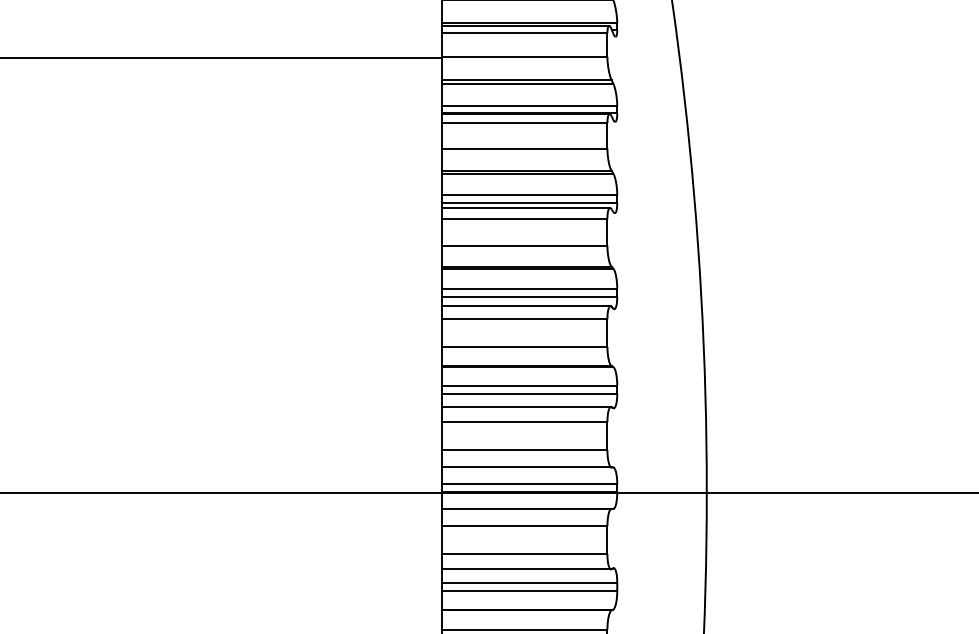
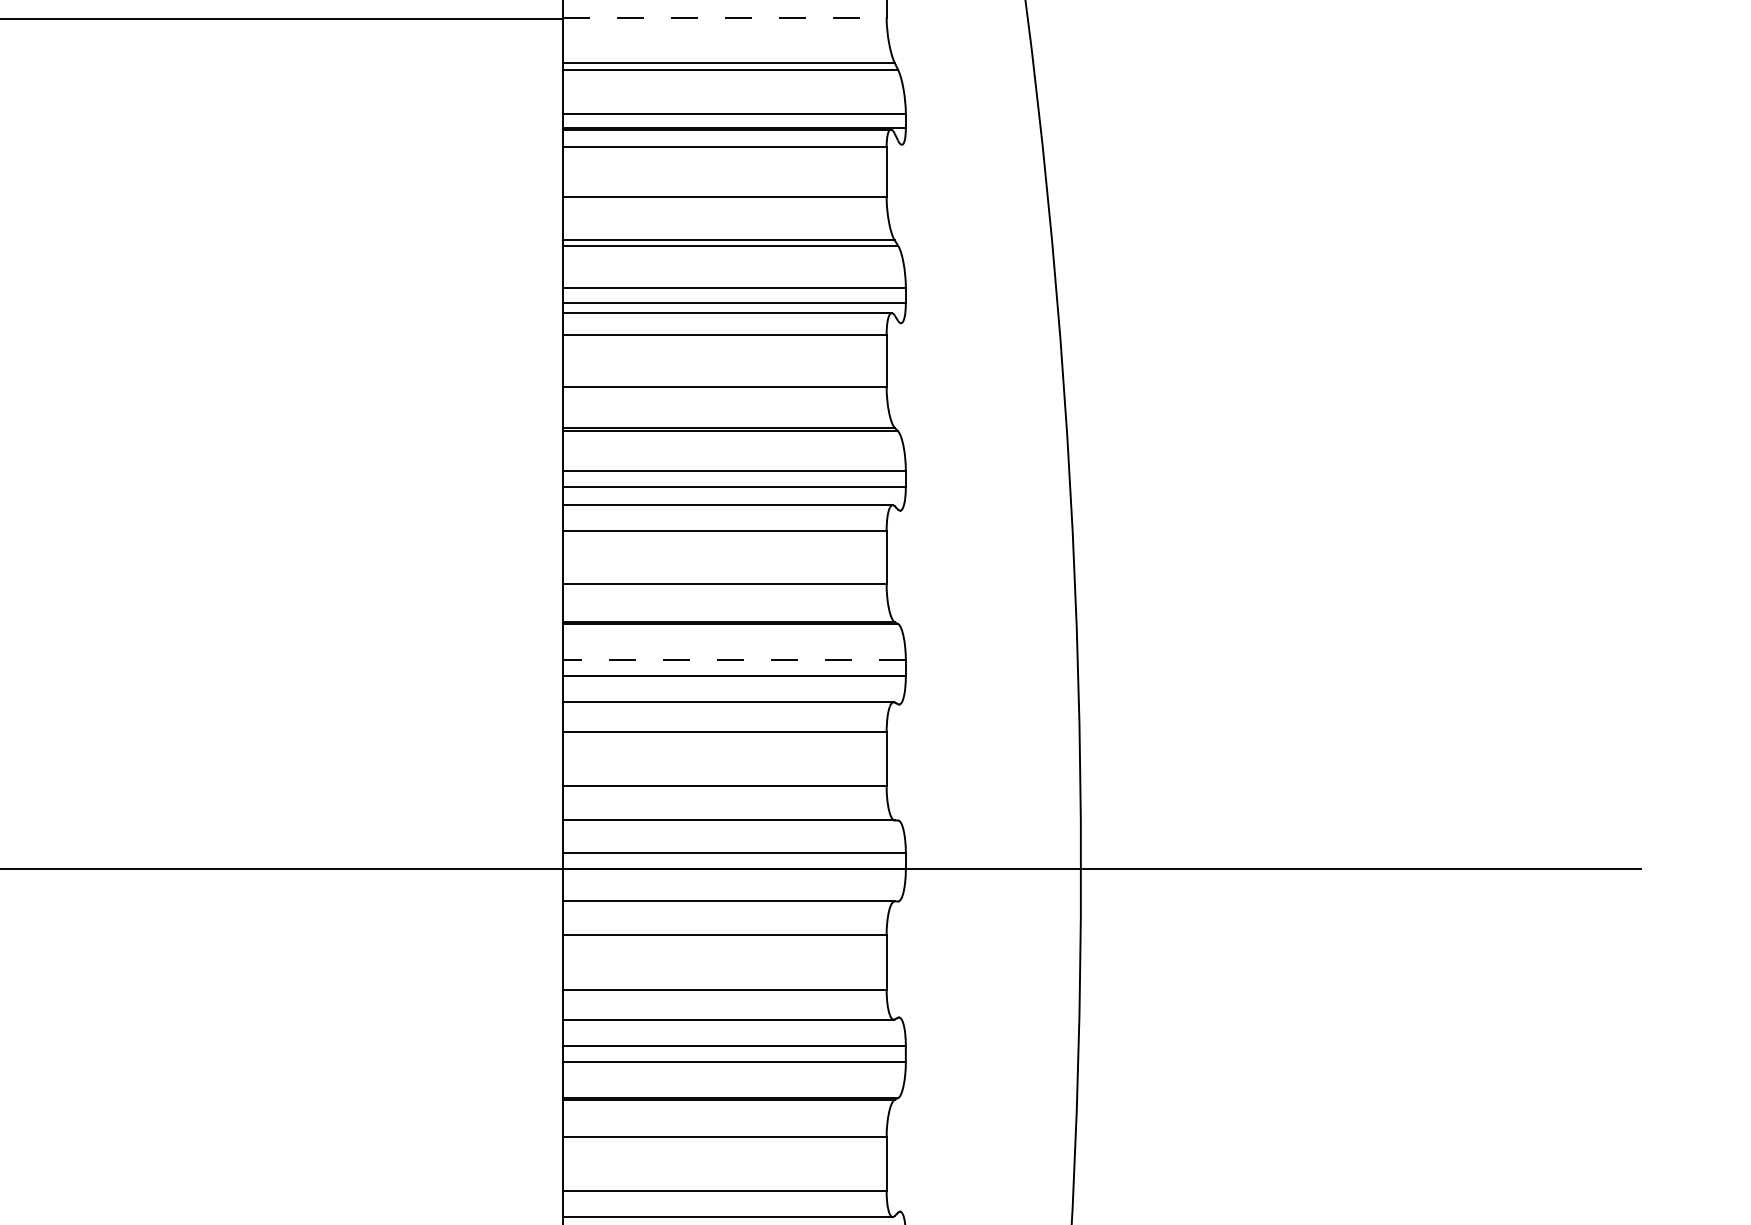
line: (524, 56) -> (724, 16), solid -> dashed
line: (529, 385) -> (734, 660), solid -> dashed

